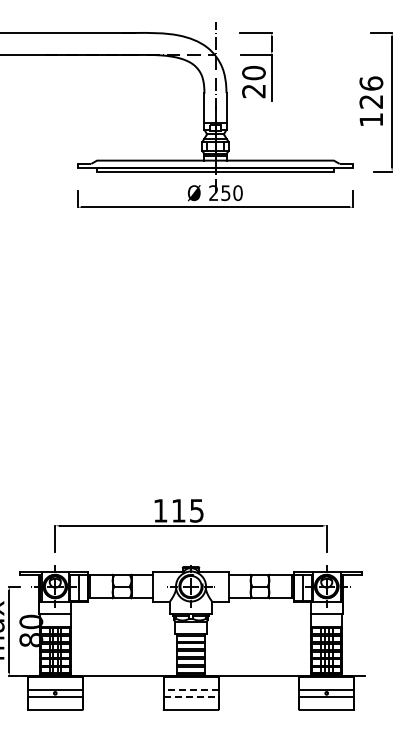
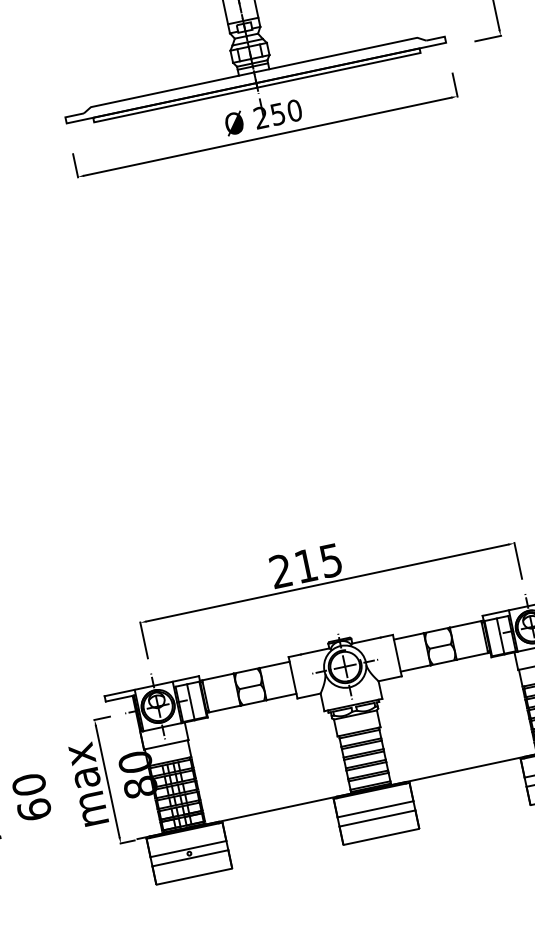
text: (160, 510) -> (280, 570), 115 -> 215
line: (191, 690) -> (376, 809), dashed -> solid
line: (191, 696) -> (378, 818), dashed -> solid

